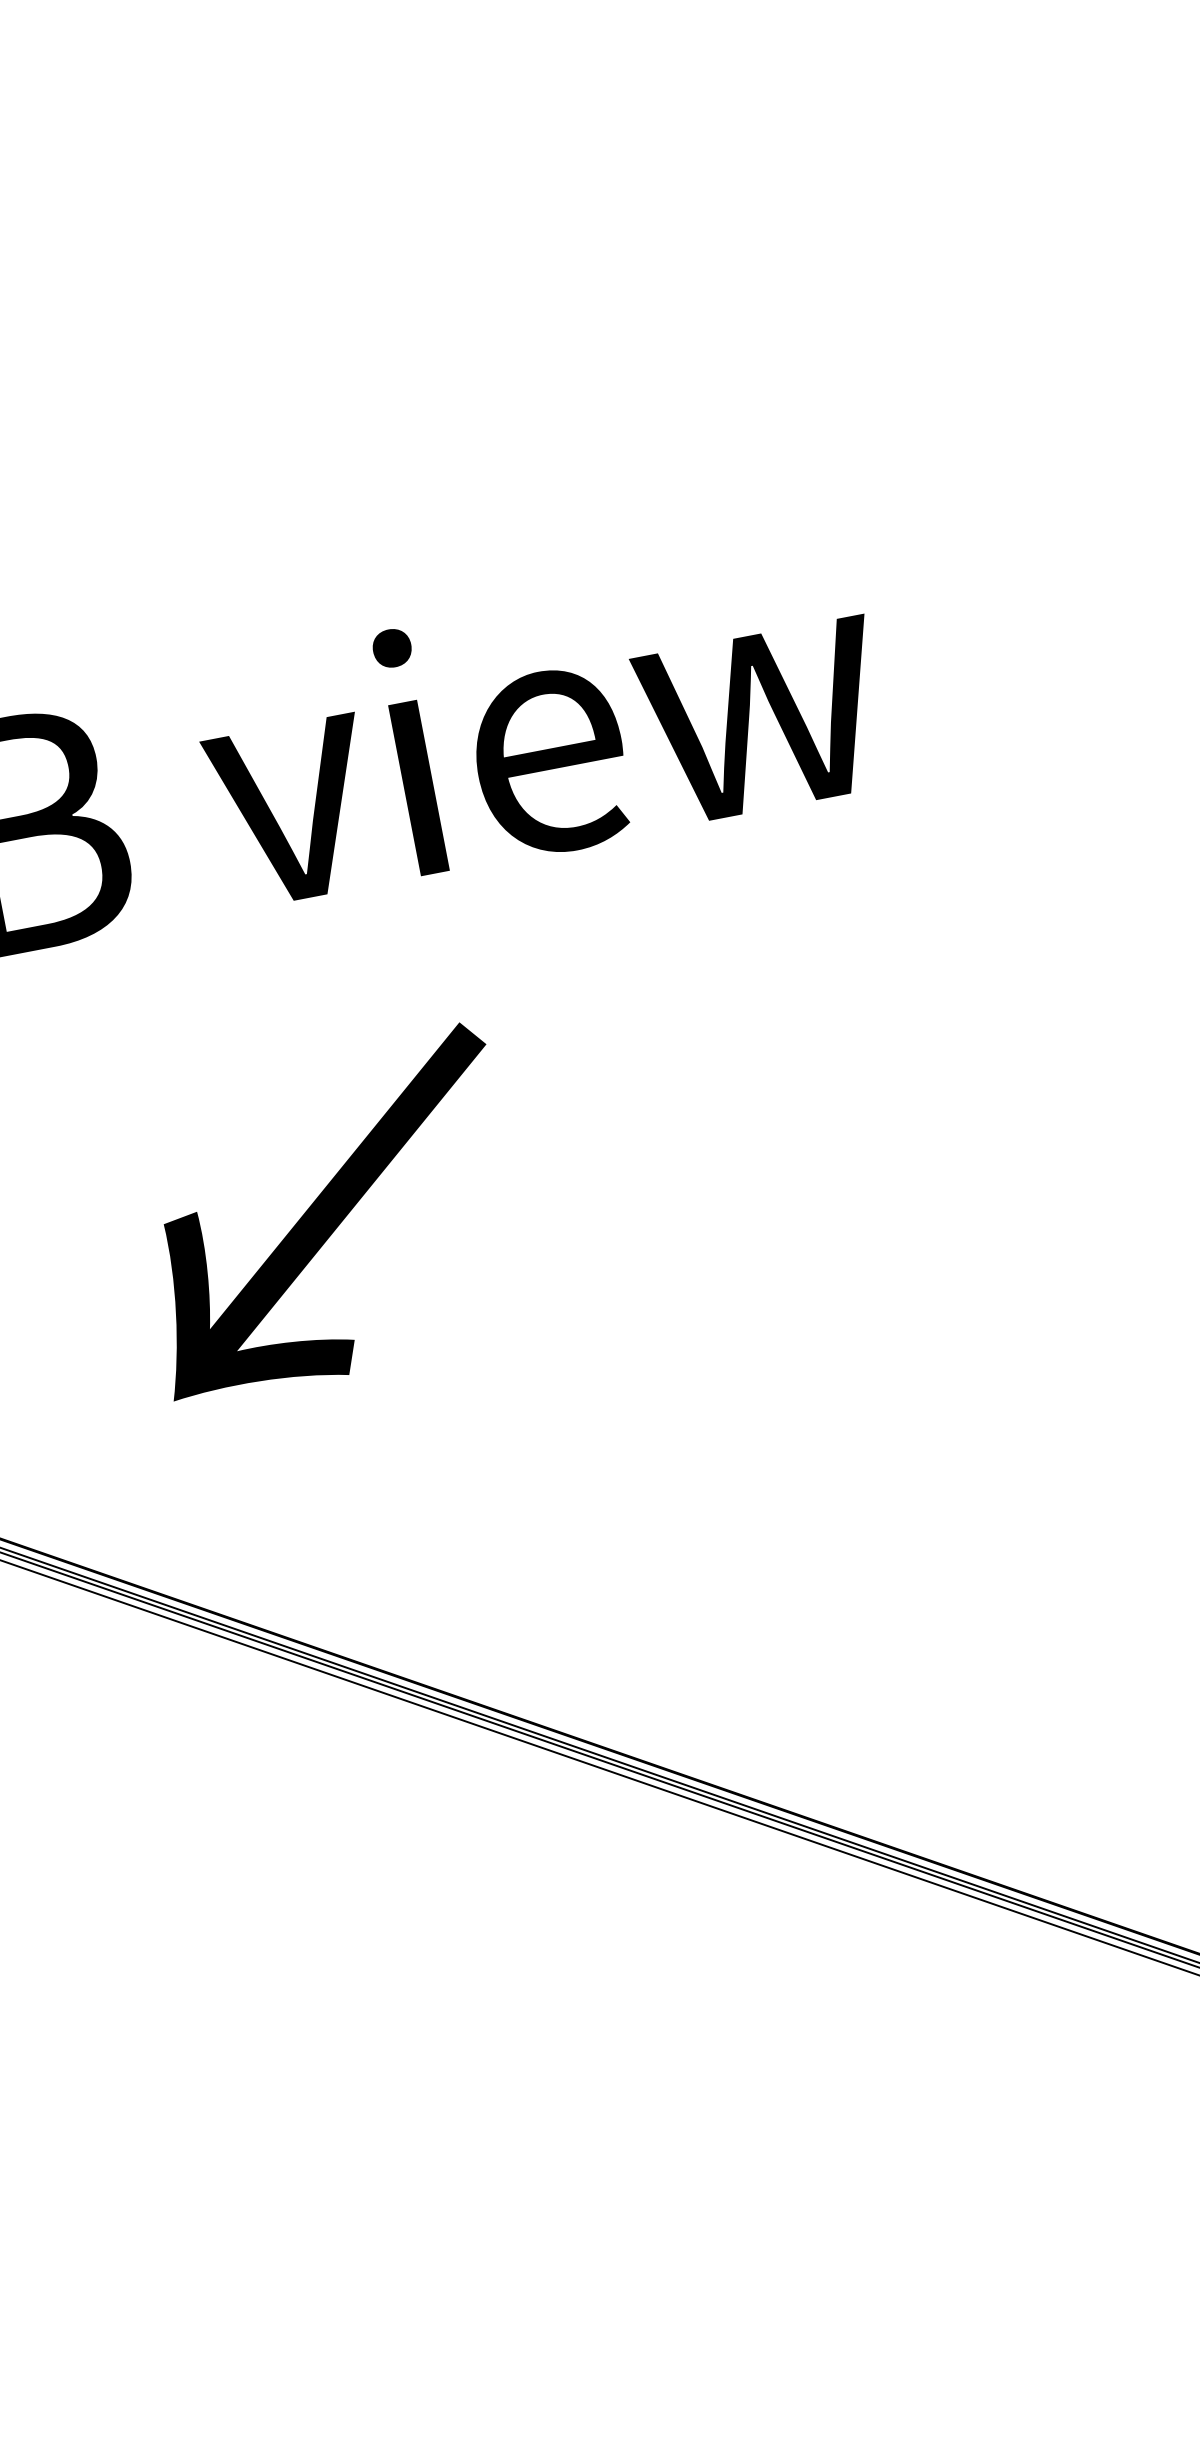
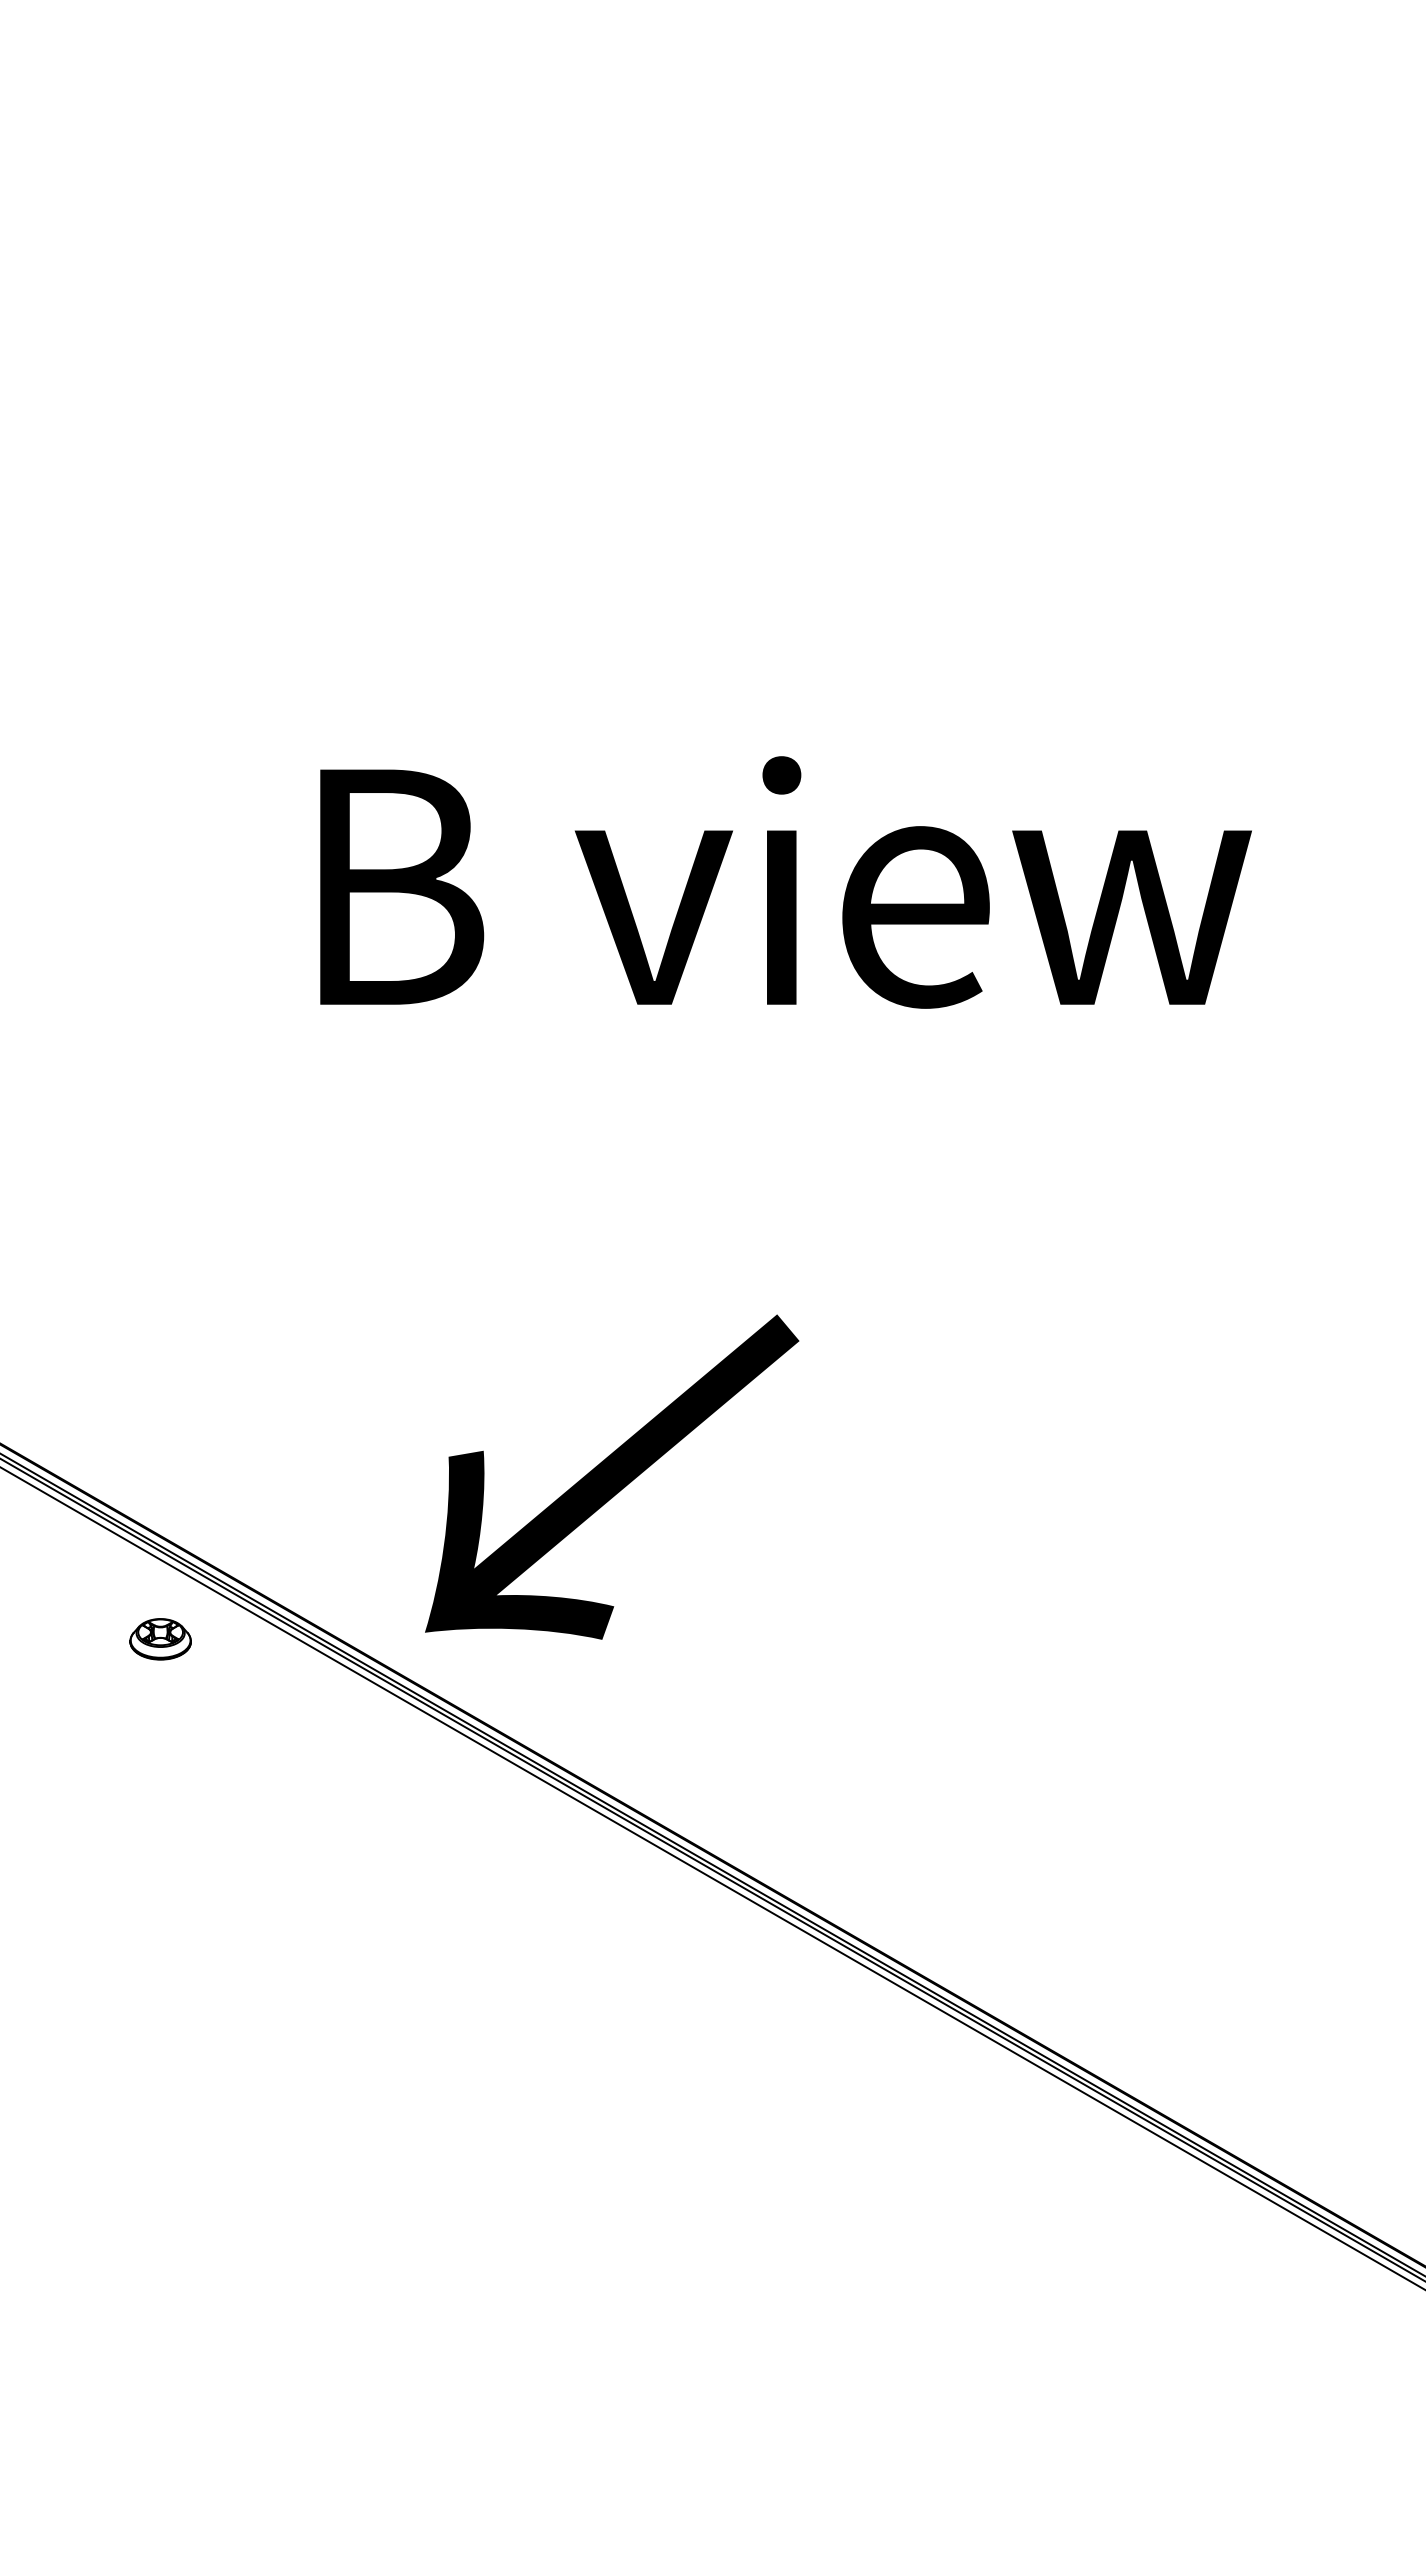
text: (328, 1212) -> (612, 1476), moved

